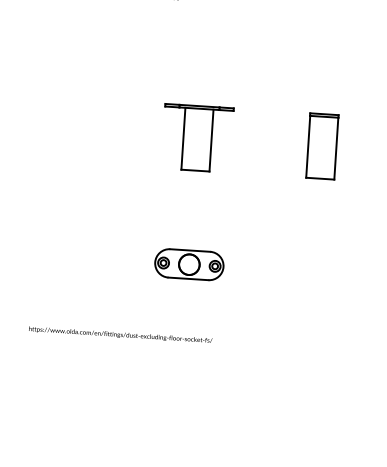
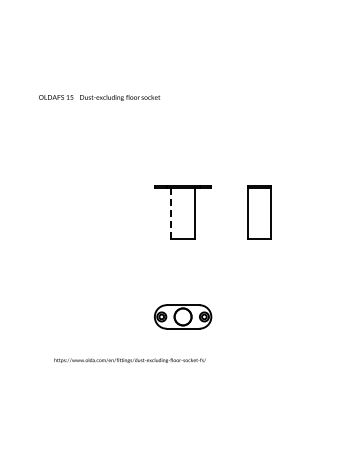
line: (183, 138) -> (171, 213), solid -> dashed
part: (322, 146) -> (259, 212), moved
text: (119, 334) -> (129, 360), moved

